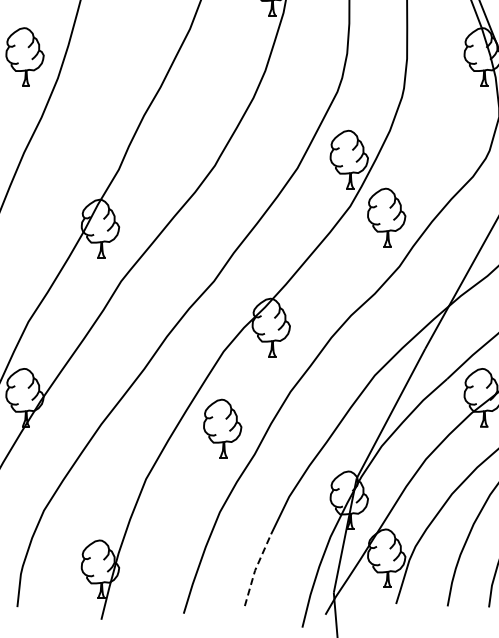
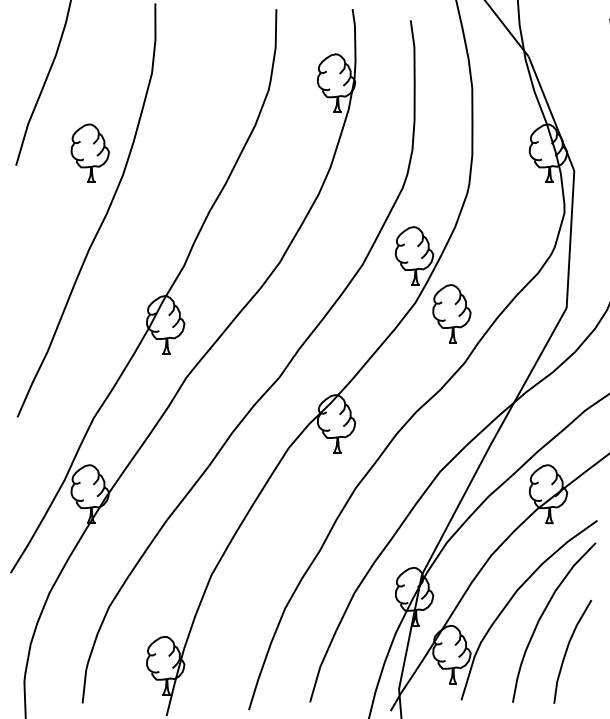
part: (222, 428) -> (287, 524), removed
line: (255, 569) -> (320, 665), dashed -> solid

